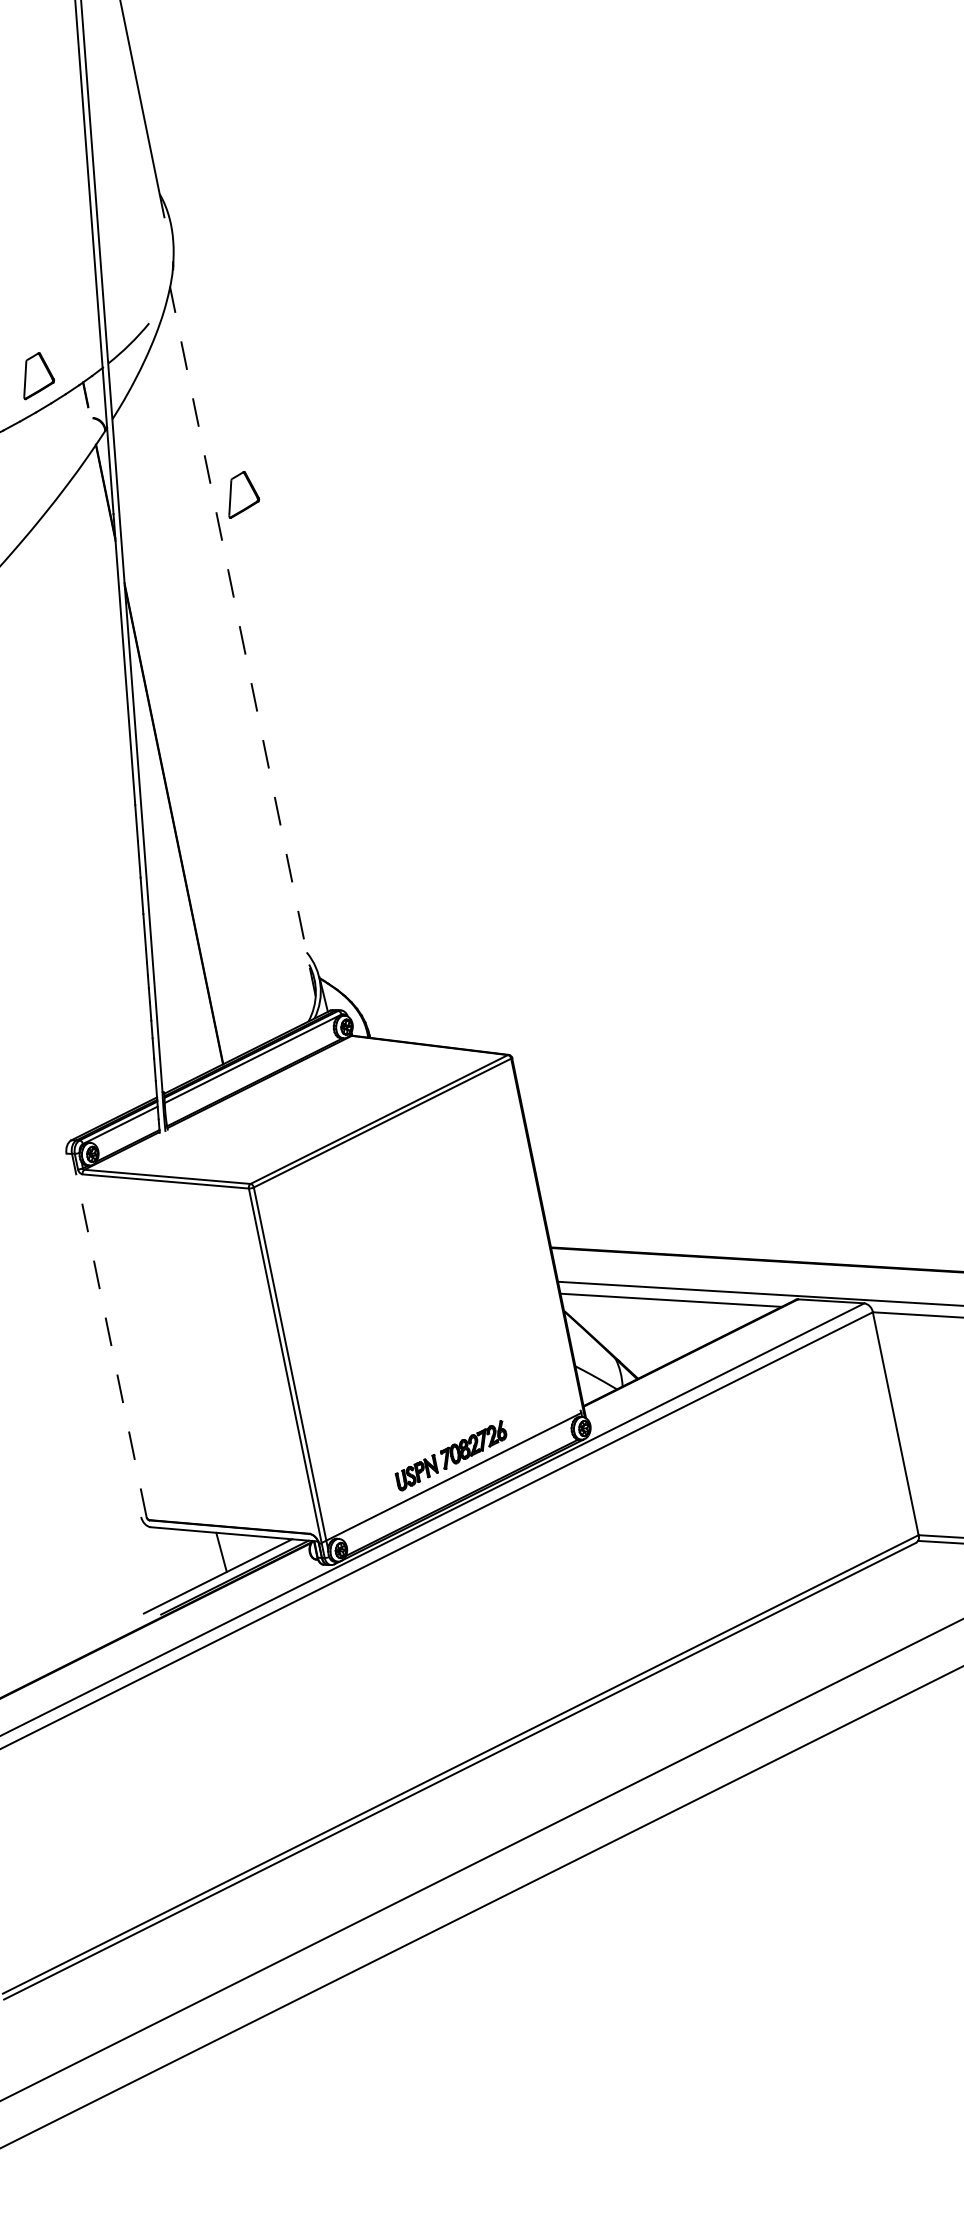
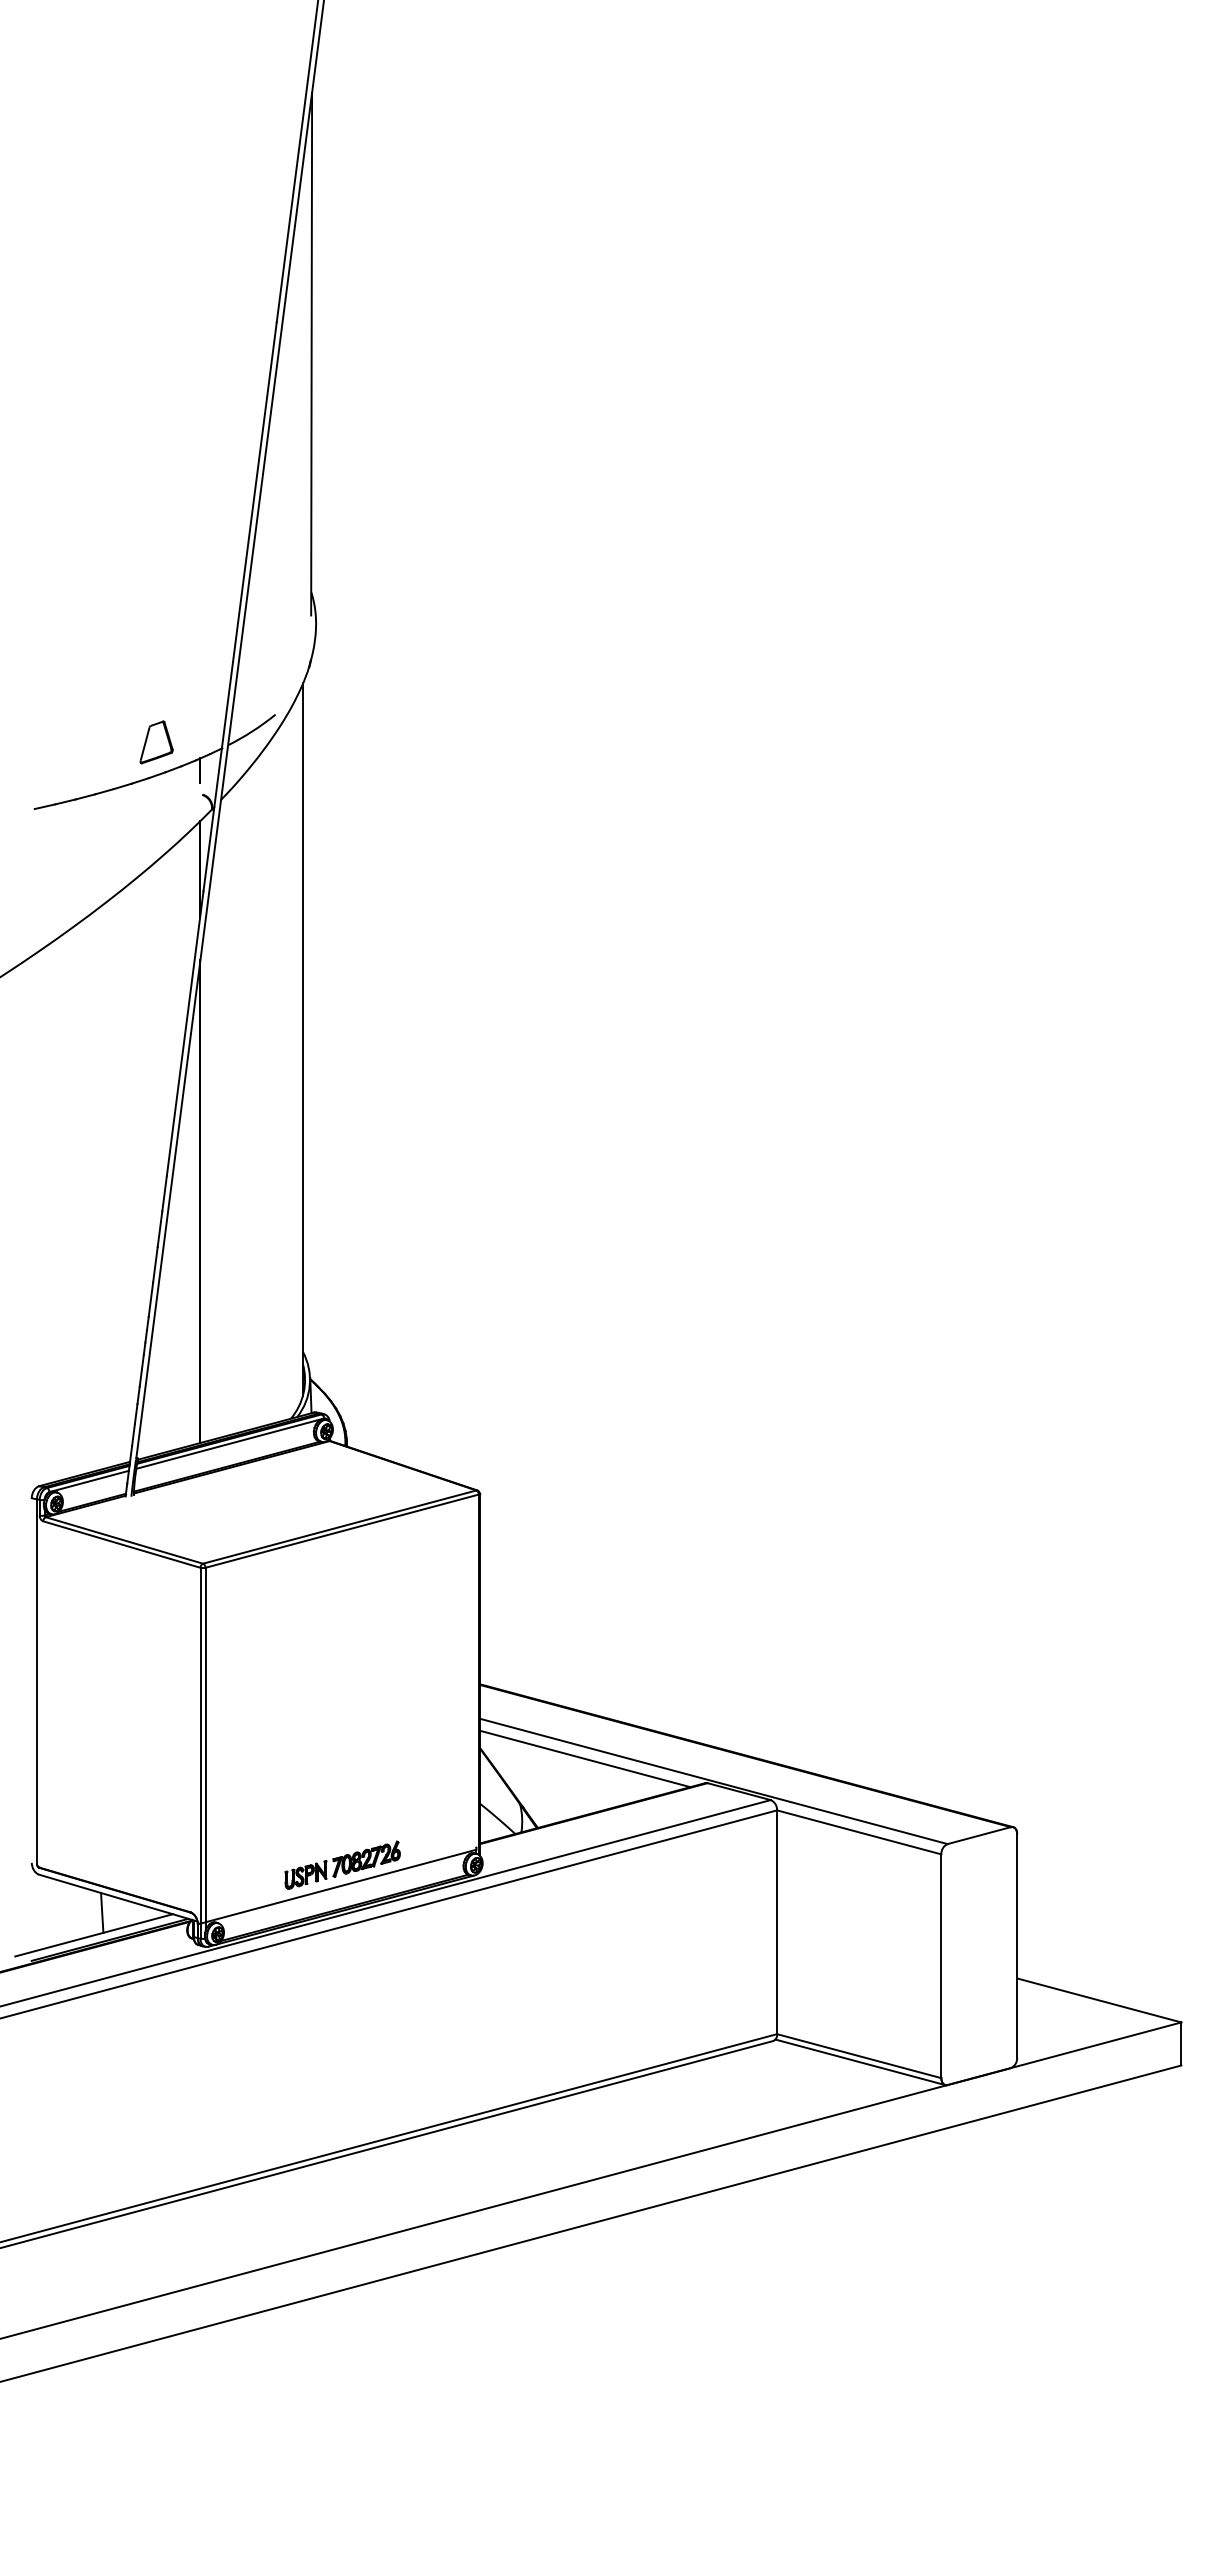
part: (241, 494) -> (330, 897), removed
line: (242, 641) -> (302, 1039), dashed -> solid
line: (109, 1335) -> (37, 1681), dashed -> solid

